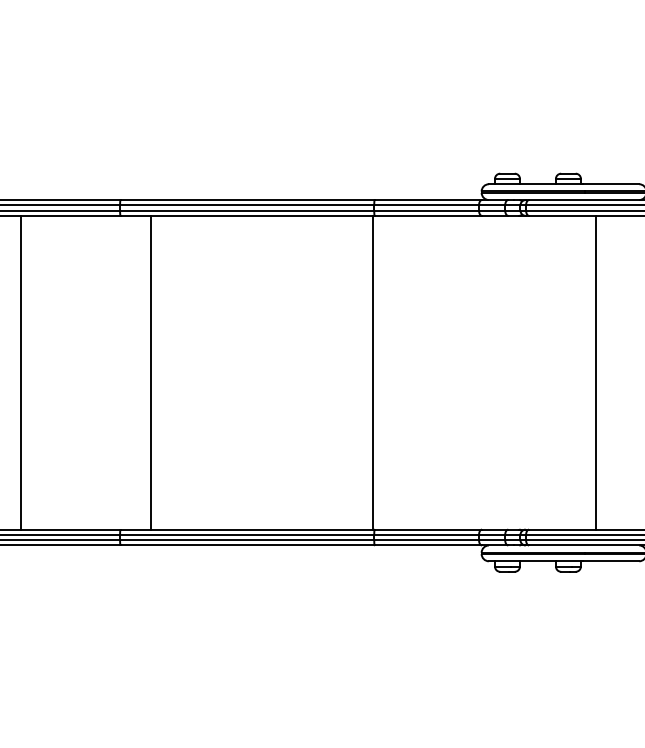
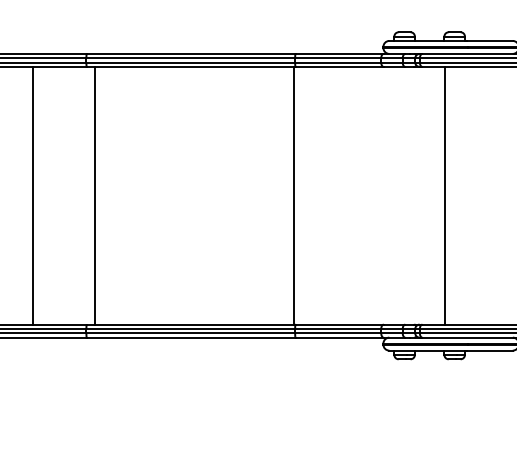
line: (21, 372) -> (32, 195), moved
line: (151, 372) -> (95, 195), moved
line: (596, 372) -> (444, 195), moved

